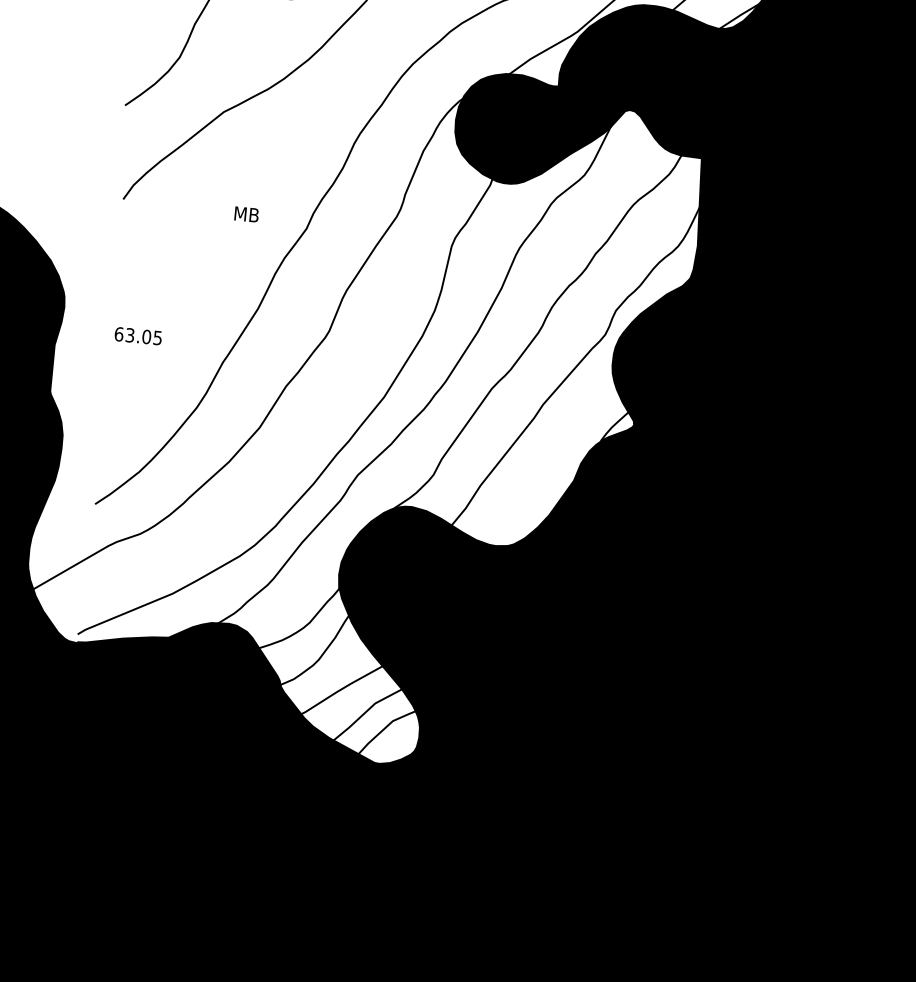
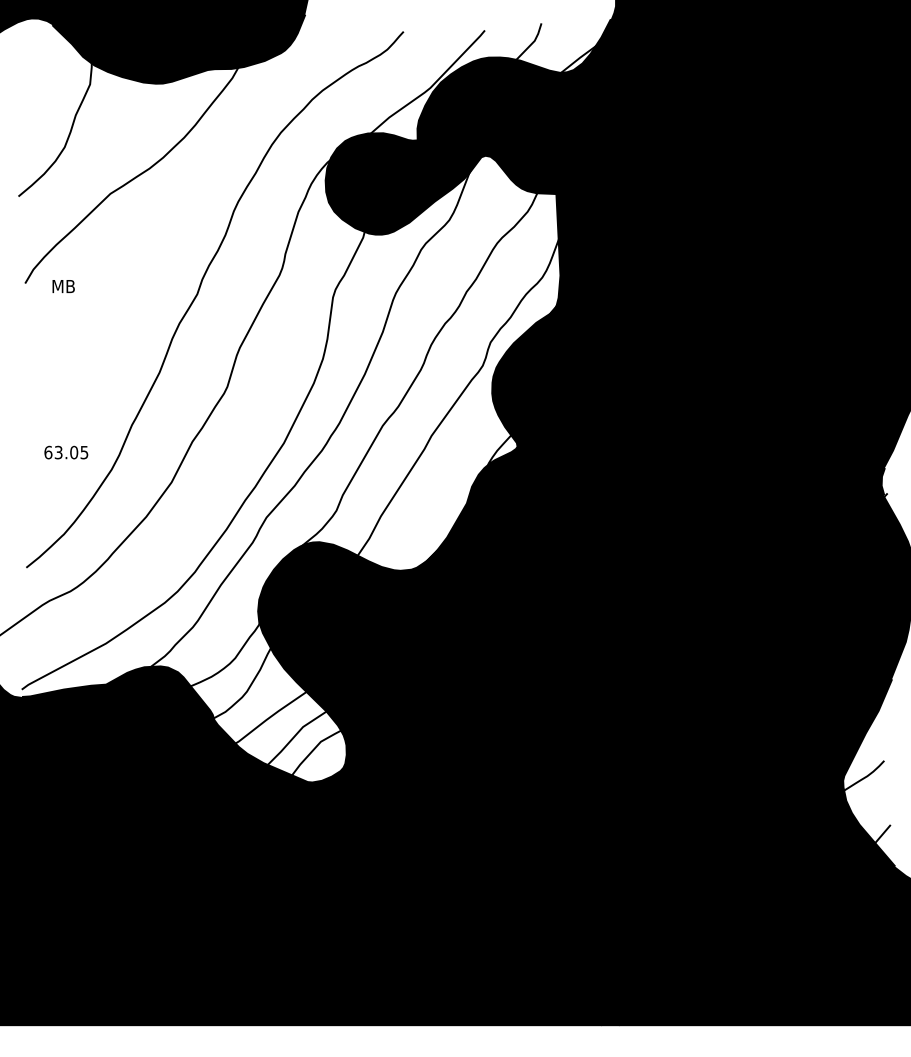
text: (246, 214) -> (63, 286), moved
text: (138, 336) -> (66, 452), moved

